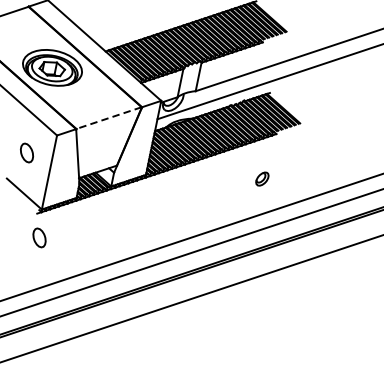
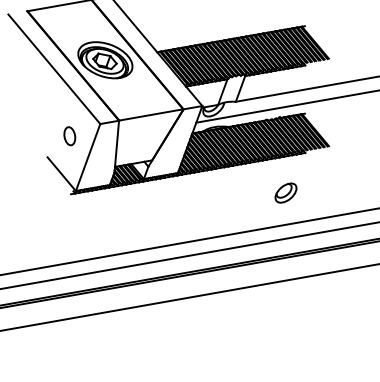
line: (108, 118) -> (150, 115), dashed -> solid
part: (261, 178) -> (285, 192), size x1.67
part: (39, 238) -> (69, 217), removed

